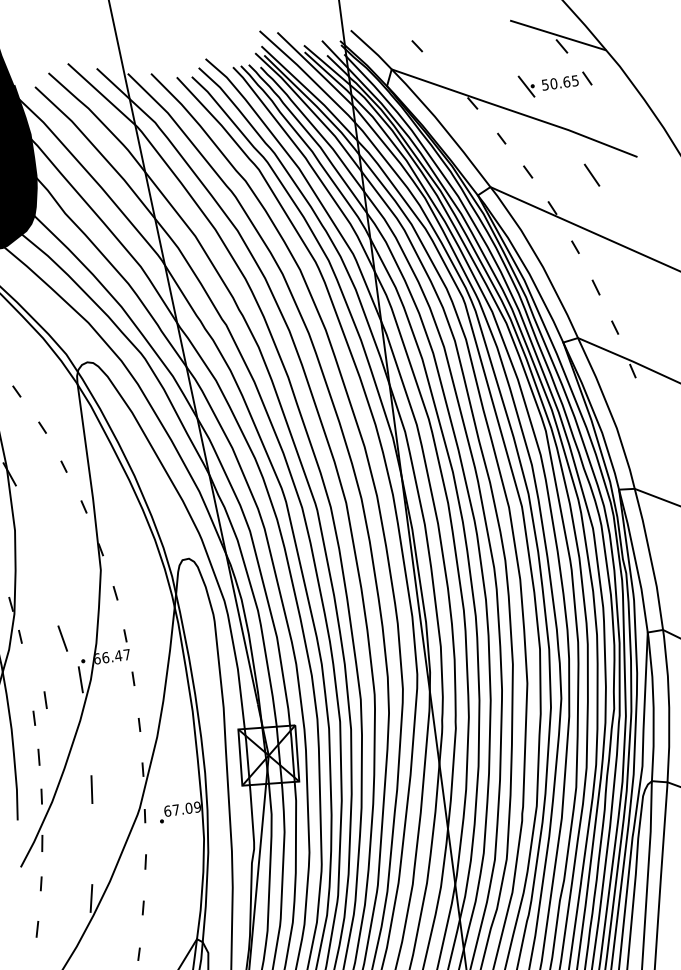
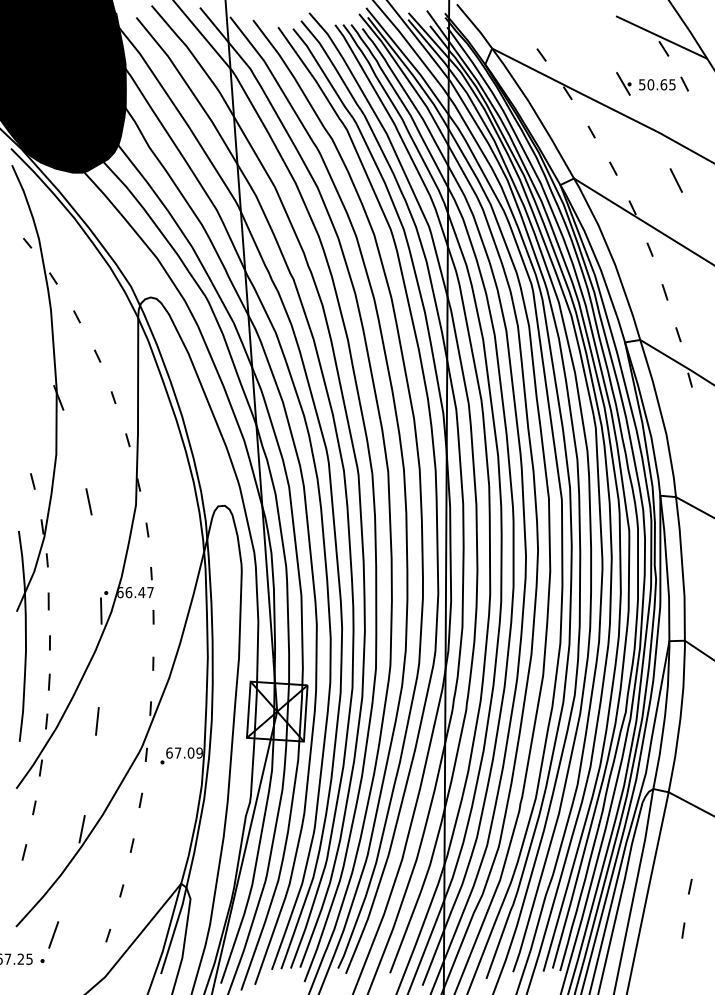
line: (417, 45) -> (541, 54), moved
line: (62, 638) -> (88, 501), moved
line: (45, 700) -> (48, 601), moved

